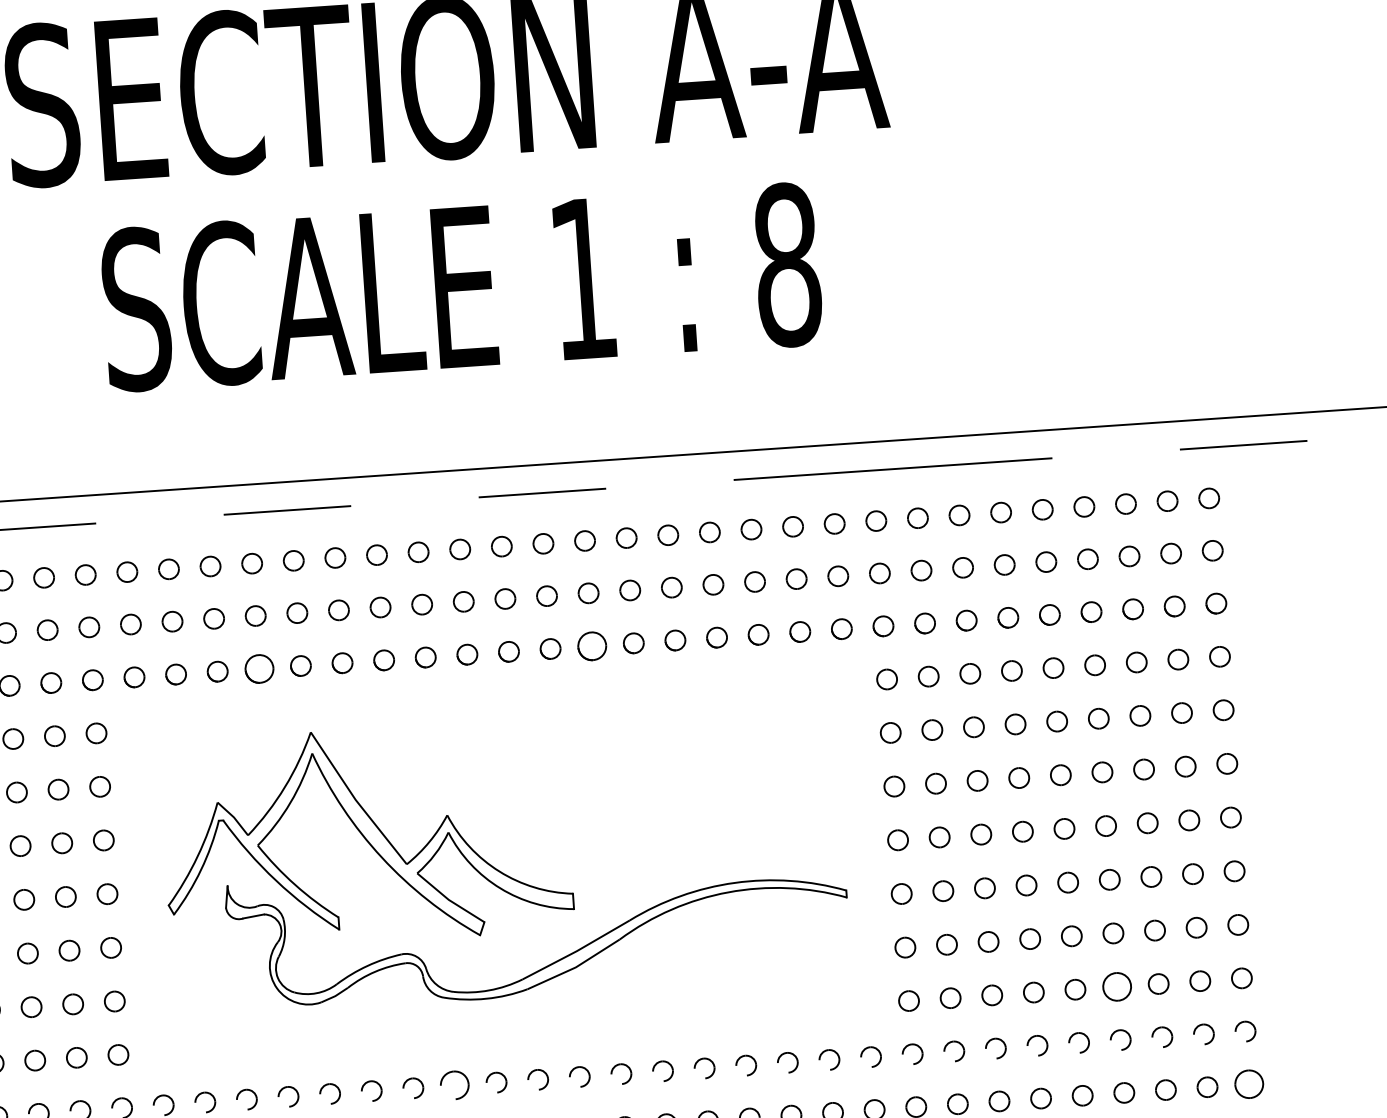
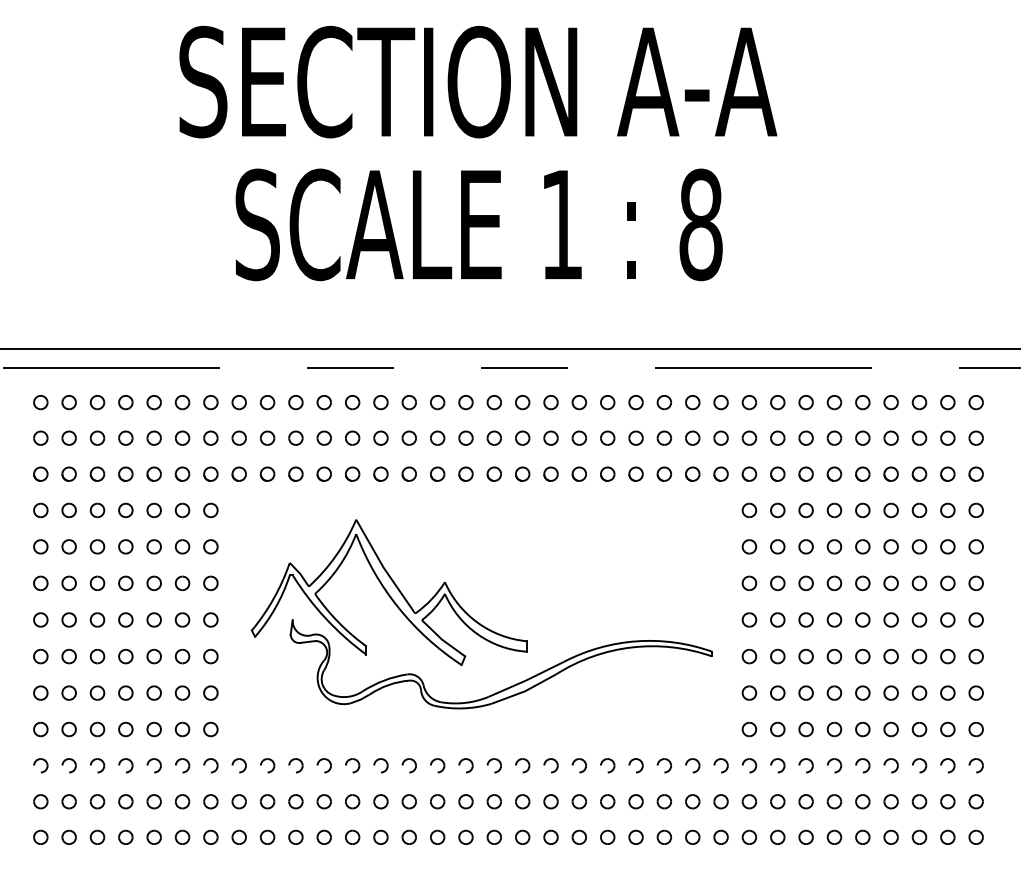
part: (591, 645) -> (550, 473), size x0.71
part: (258, 667) -> (323, 473), size x0.71
part: (1116, 986) -> (890, 729), size x0.71
part: (1248, 1084) -> (975, 801), size x0.71
part: (454, 1085) -> (437, 765), size x0.71

